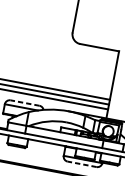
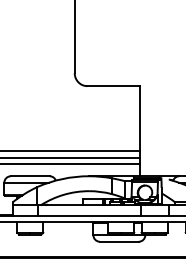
line: (24, 103) -> (29, 176), dashed -> solid
line: (81, 164) -> (118, 241), dashed -> solid

